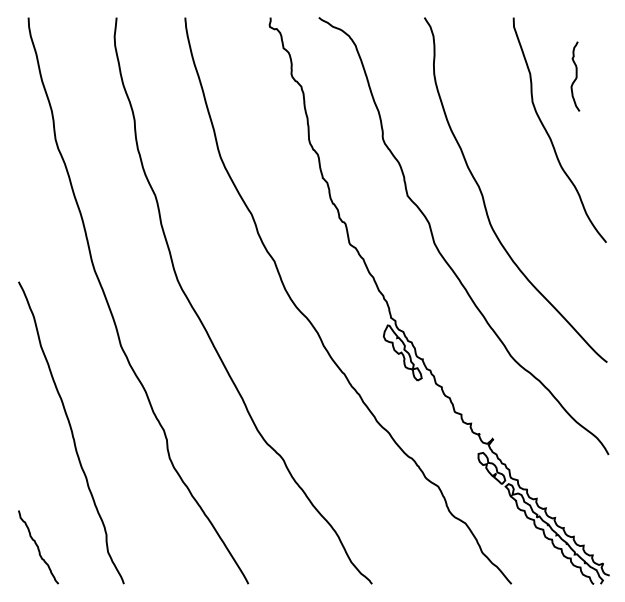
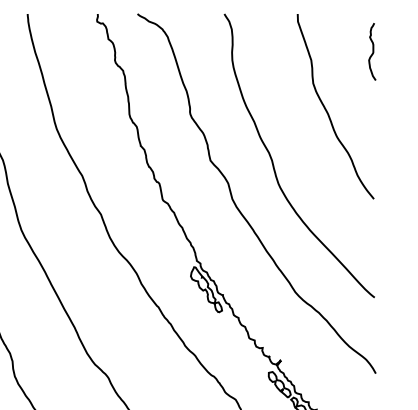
curve: (575, 76) -> (372, 51), moved

